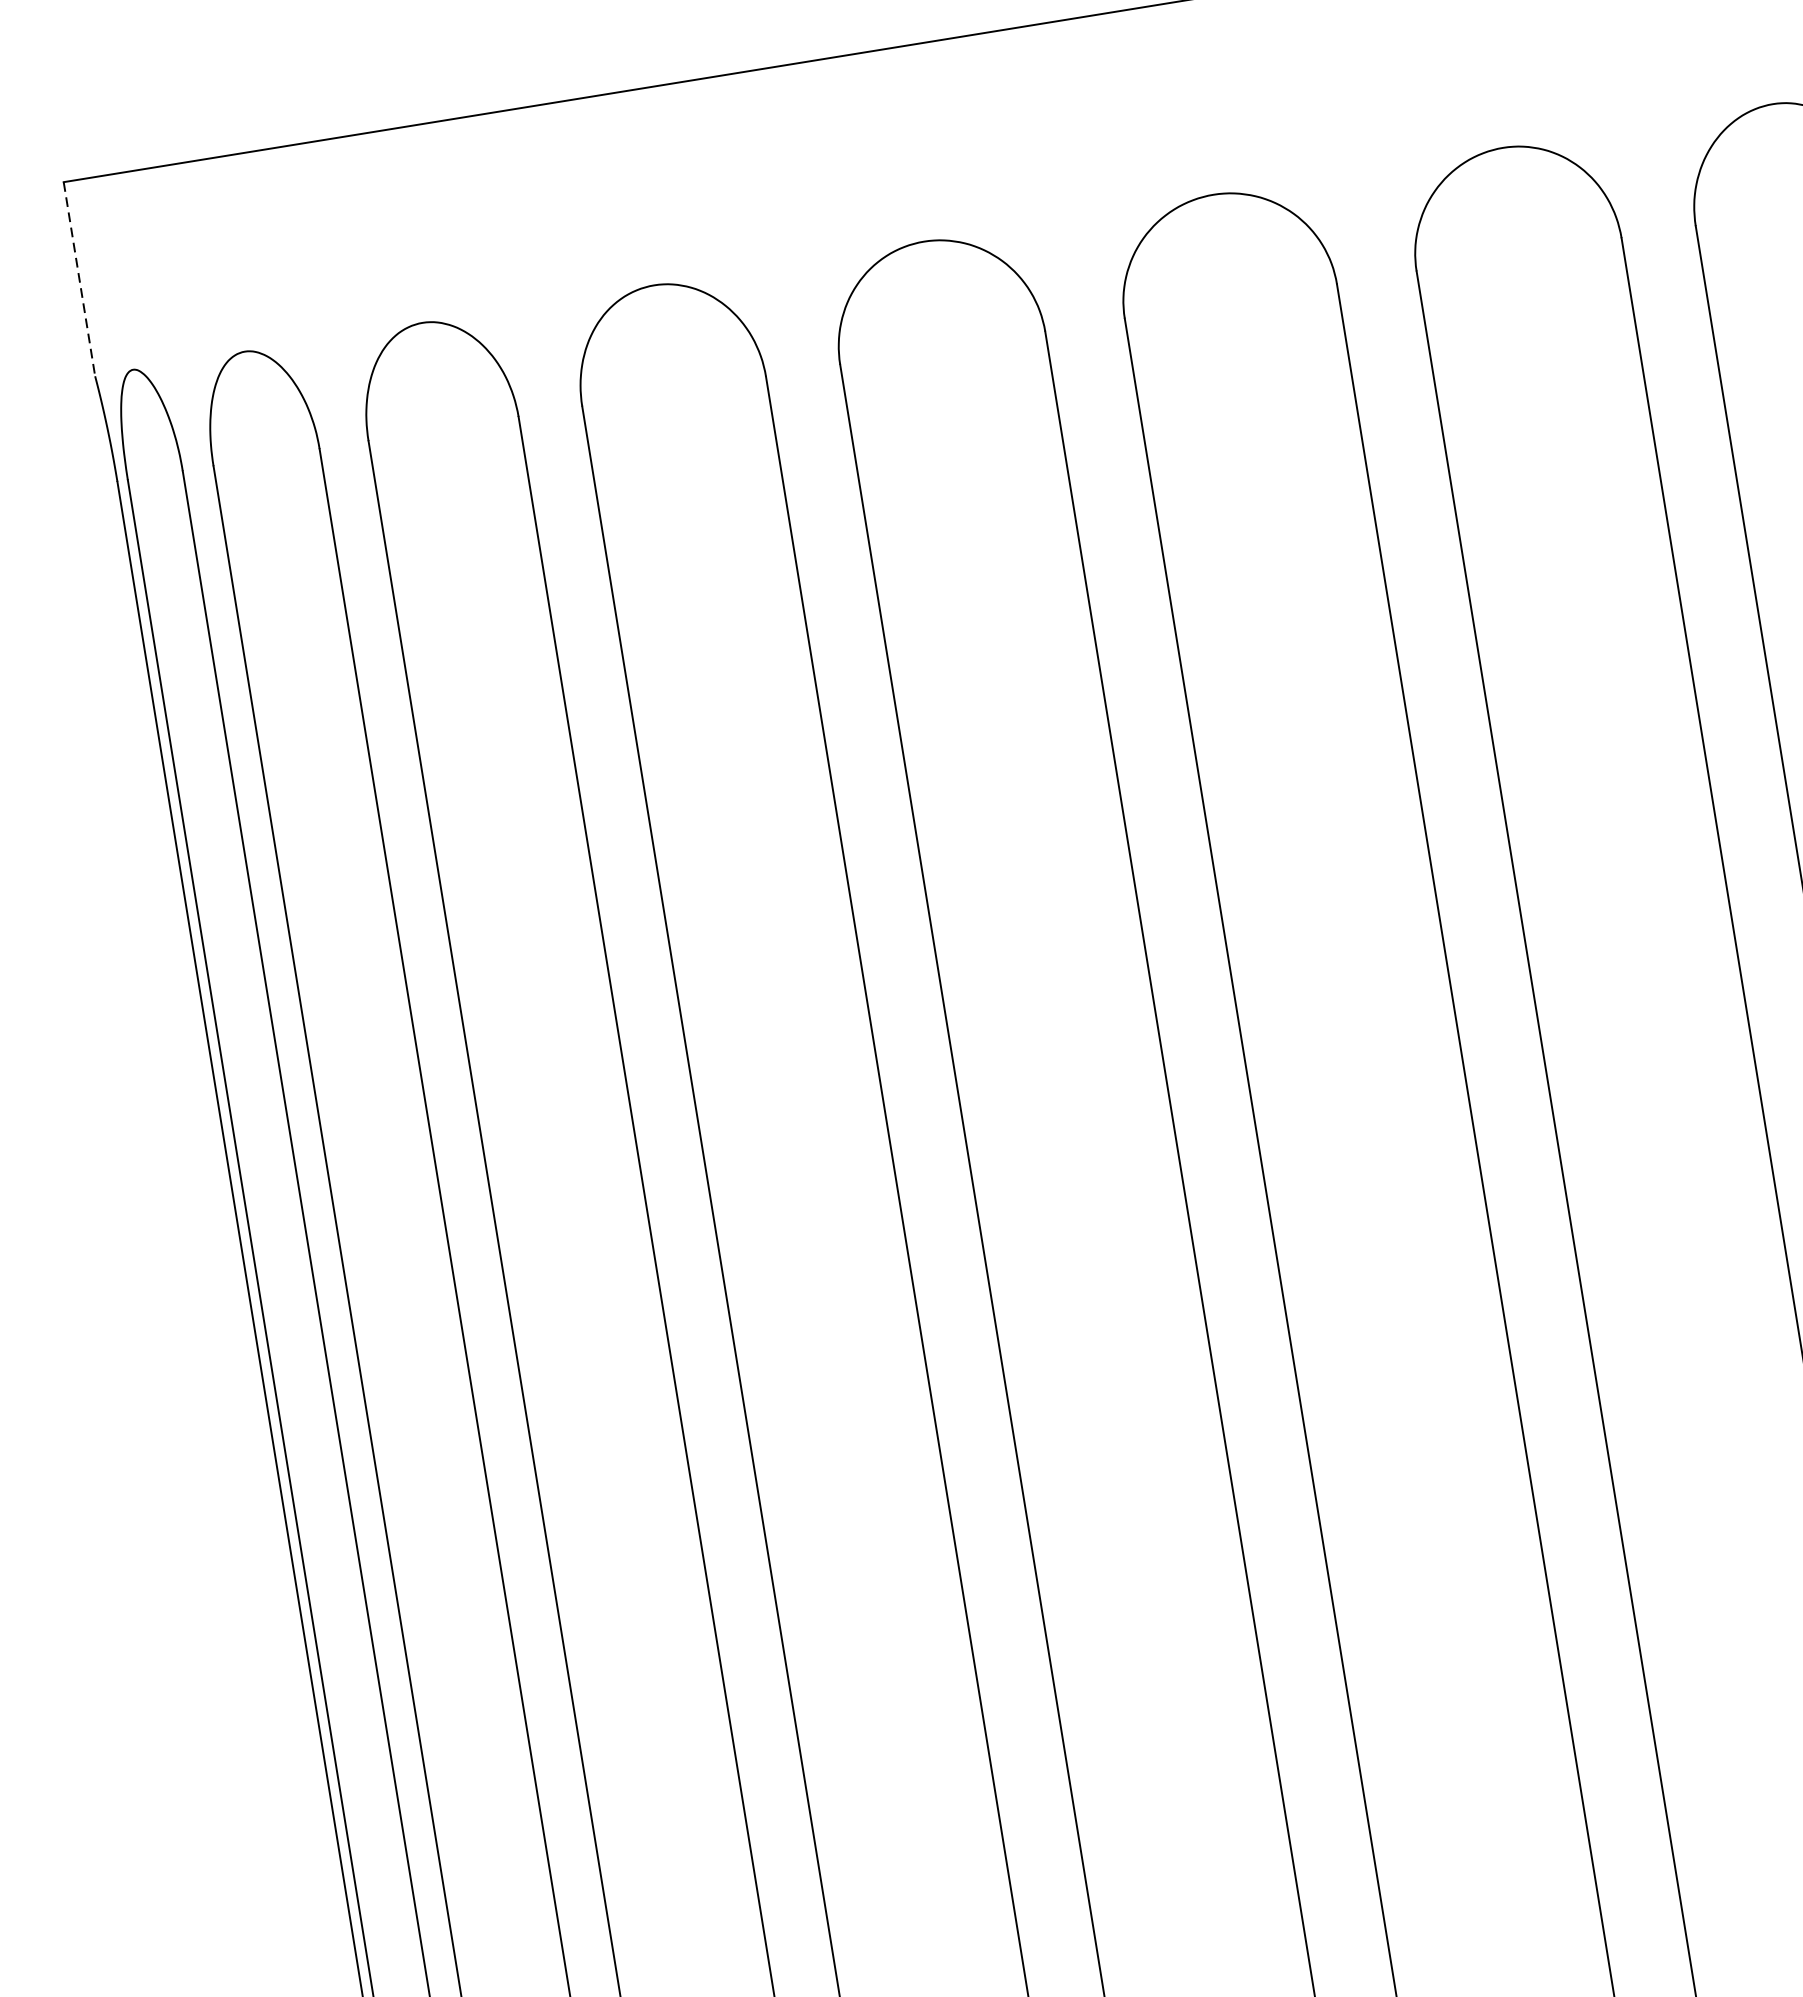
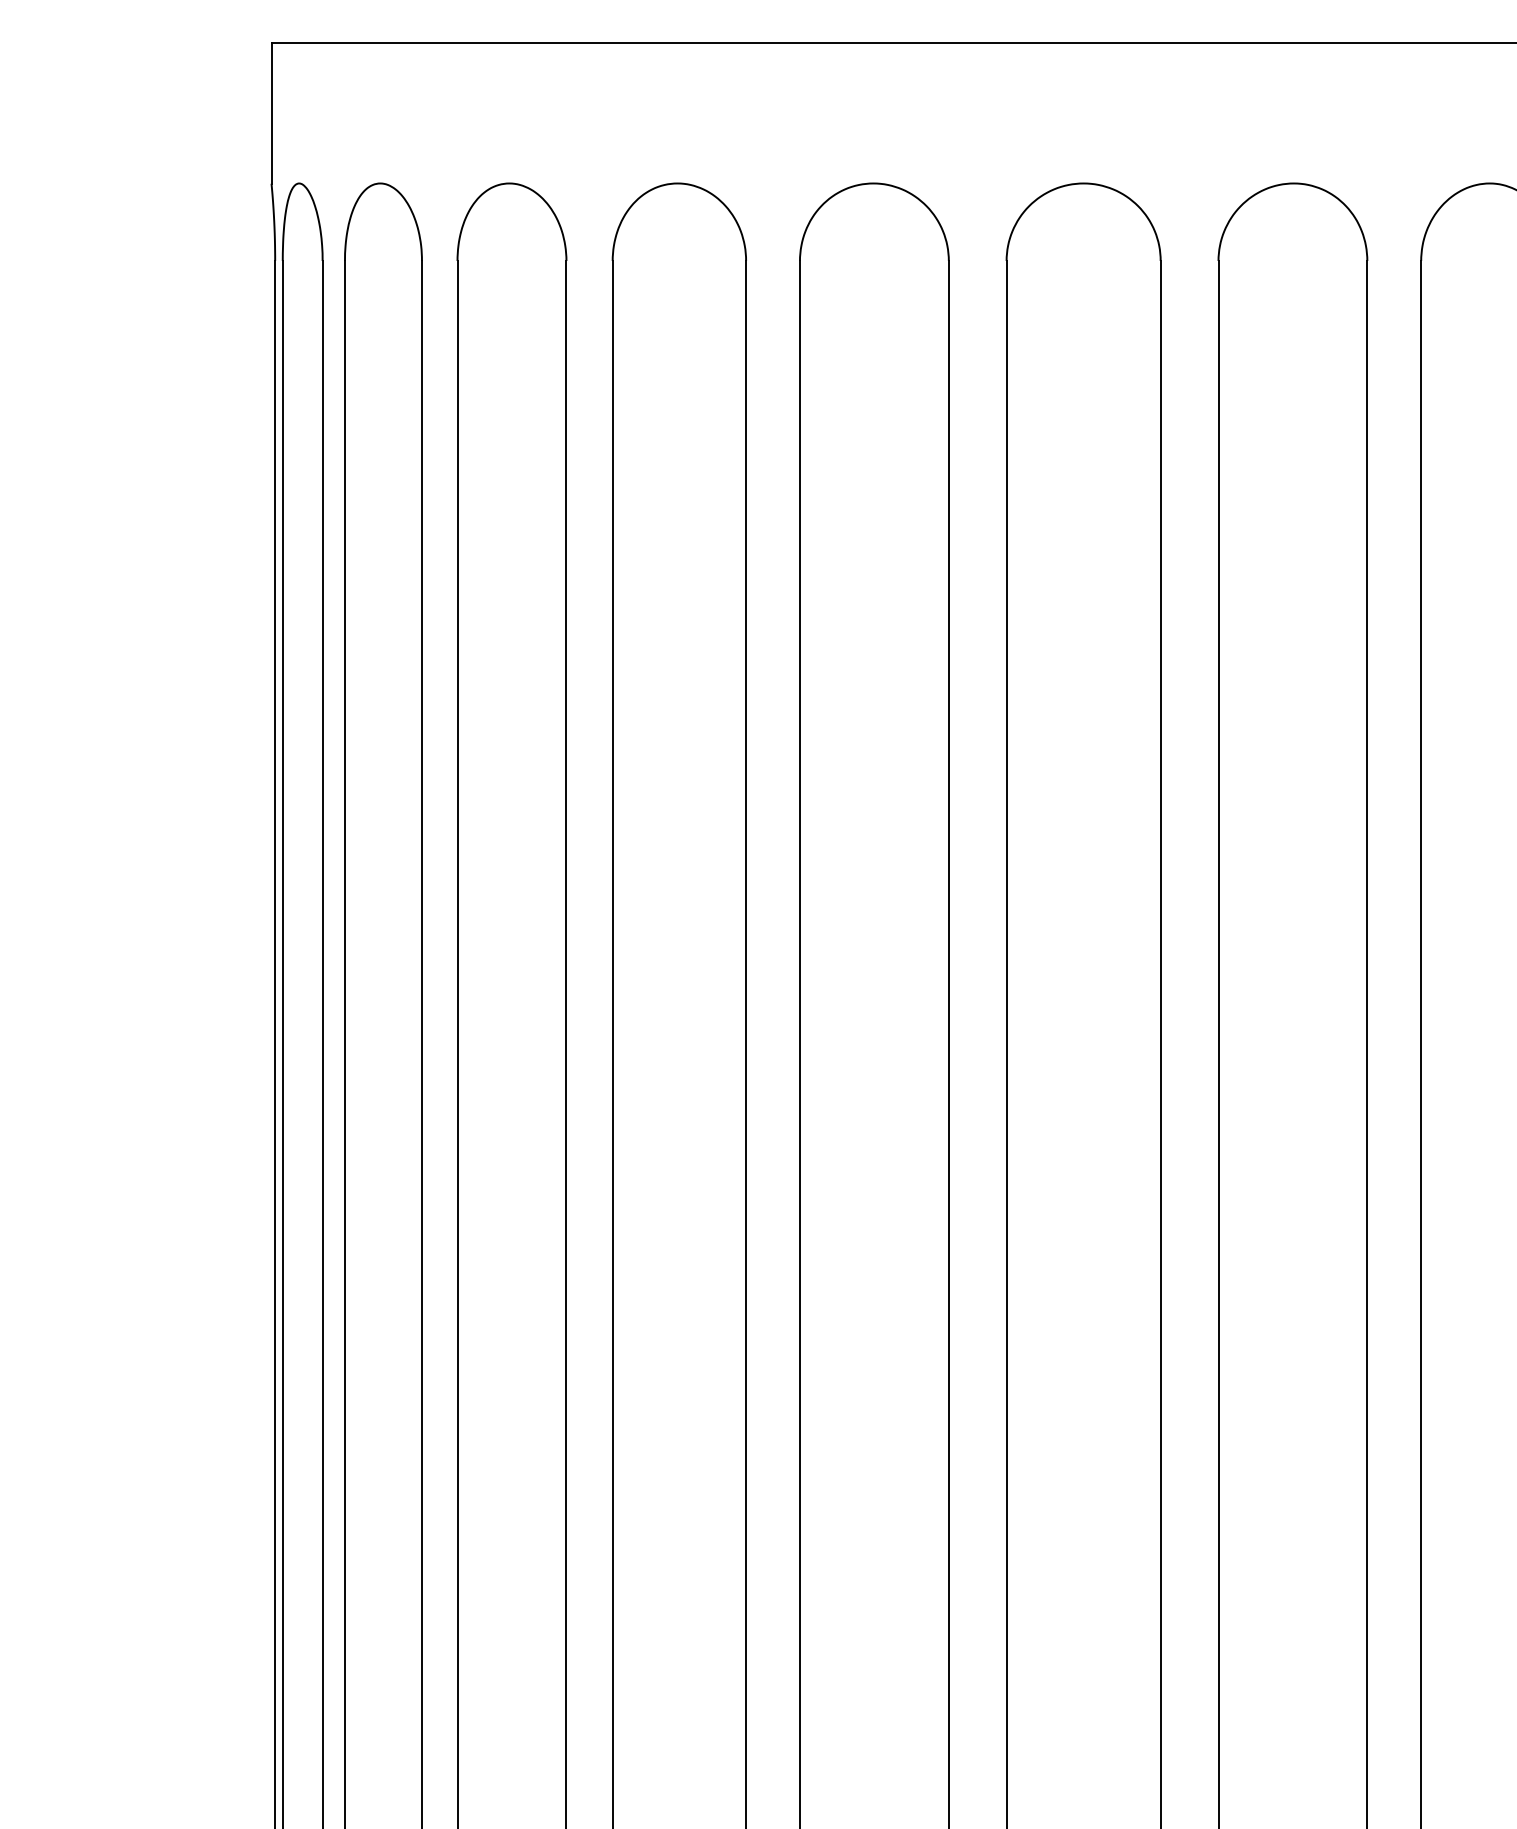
line: (79, 279) -> (271, 113), dashed -> solid

